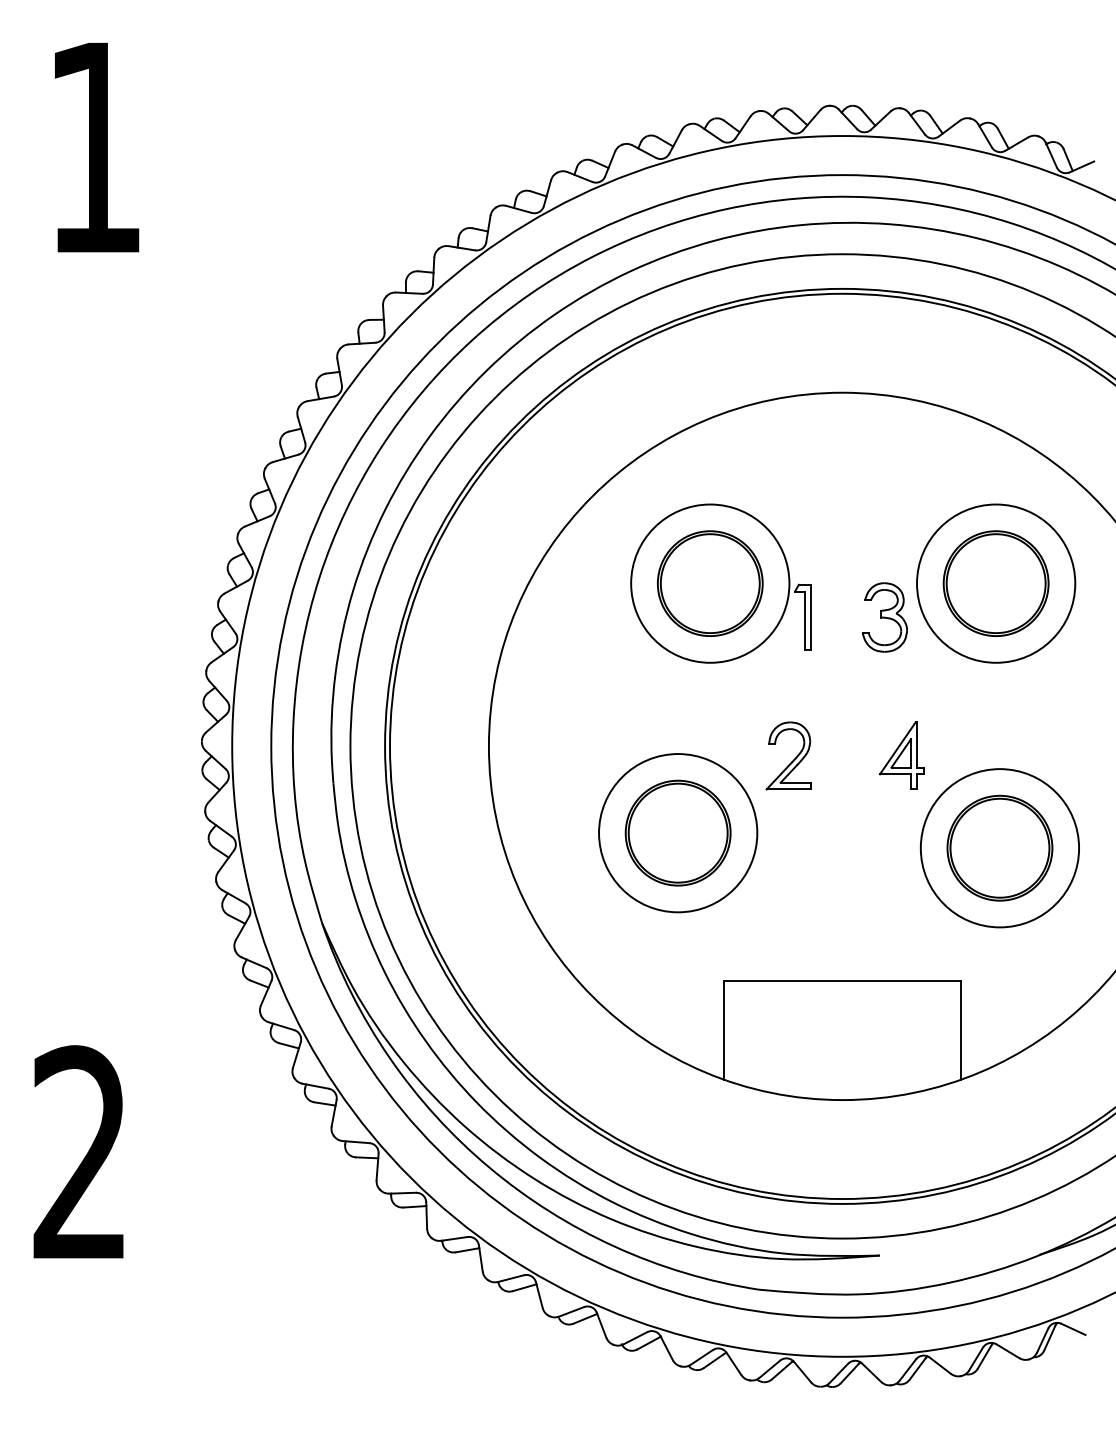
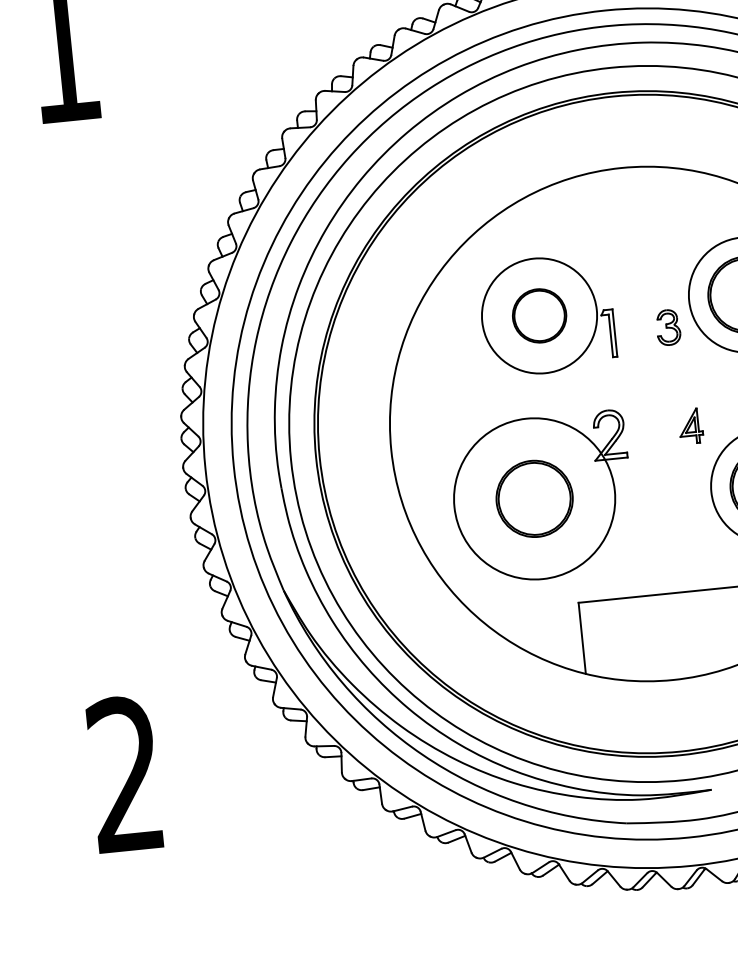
part: (710, 583) -> (539, 315), size x0.7
part: (884, 617) -> (668, 327), size x0.7
part: (901, 755) -> (690, 426), size x0.7
circle: (678, 833) -> (534, 499), size x1.4

